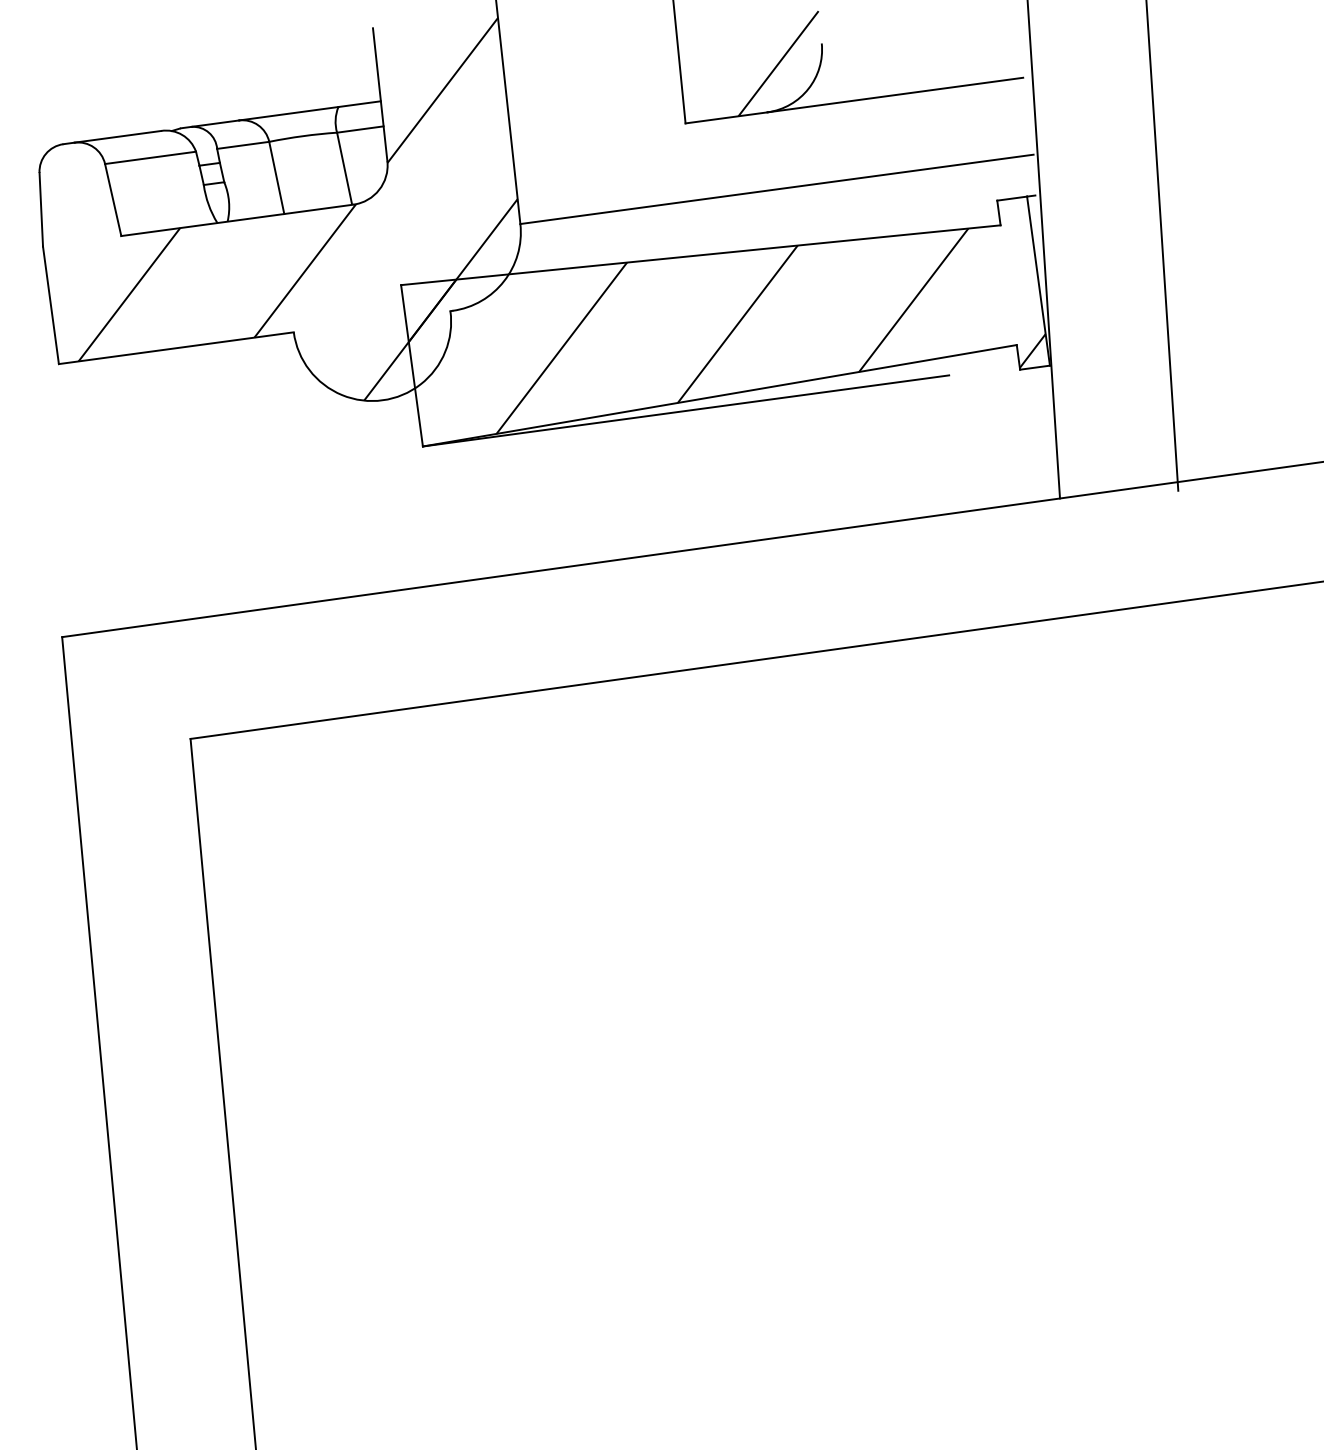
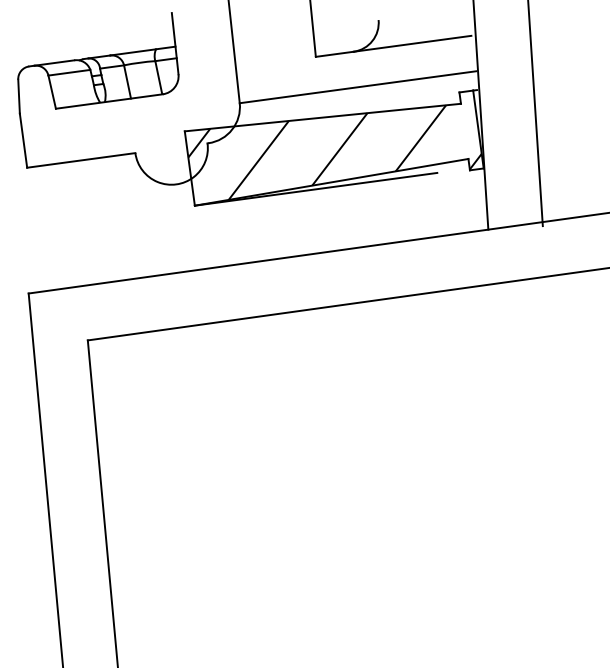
hatch: (778, 63) -> (358, 29), removed
hatch: (298, 209) -> (137, 96), removed

